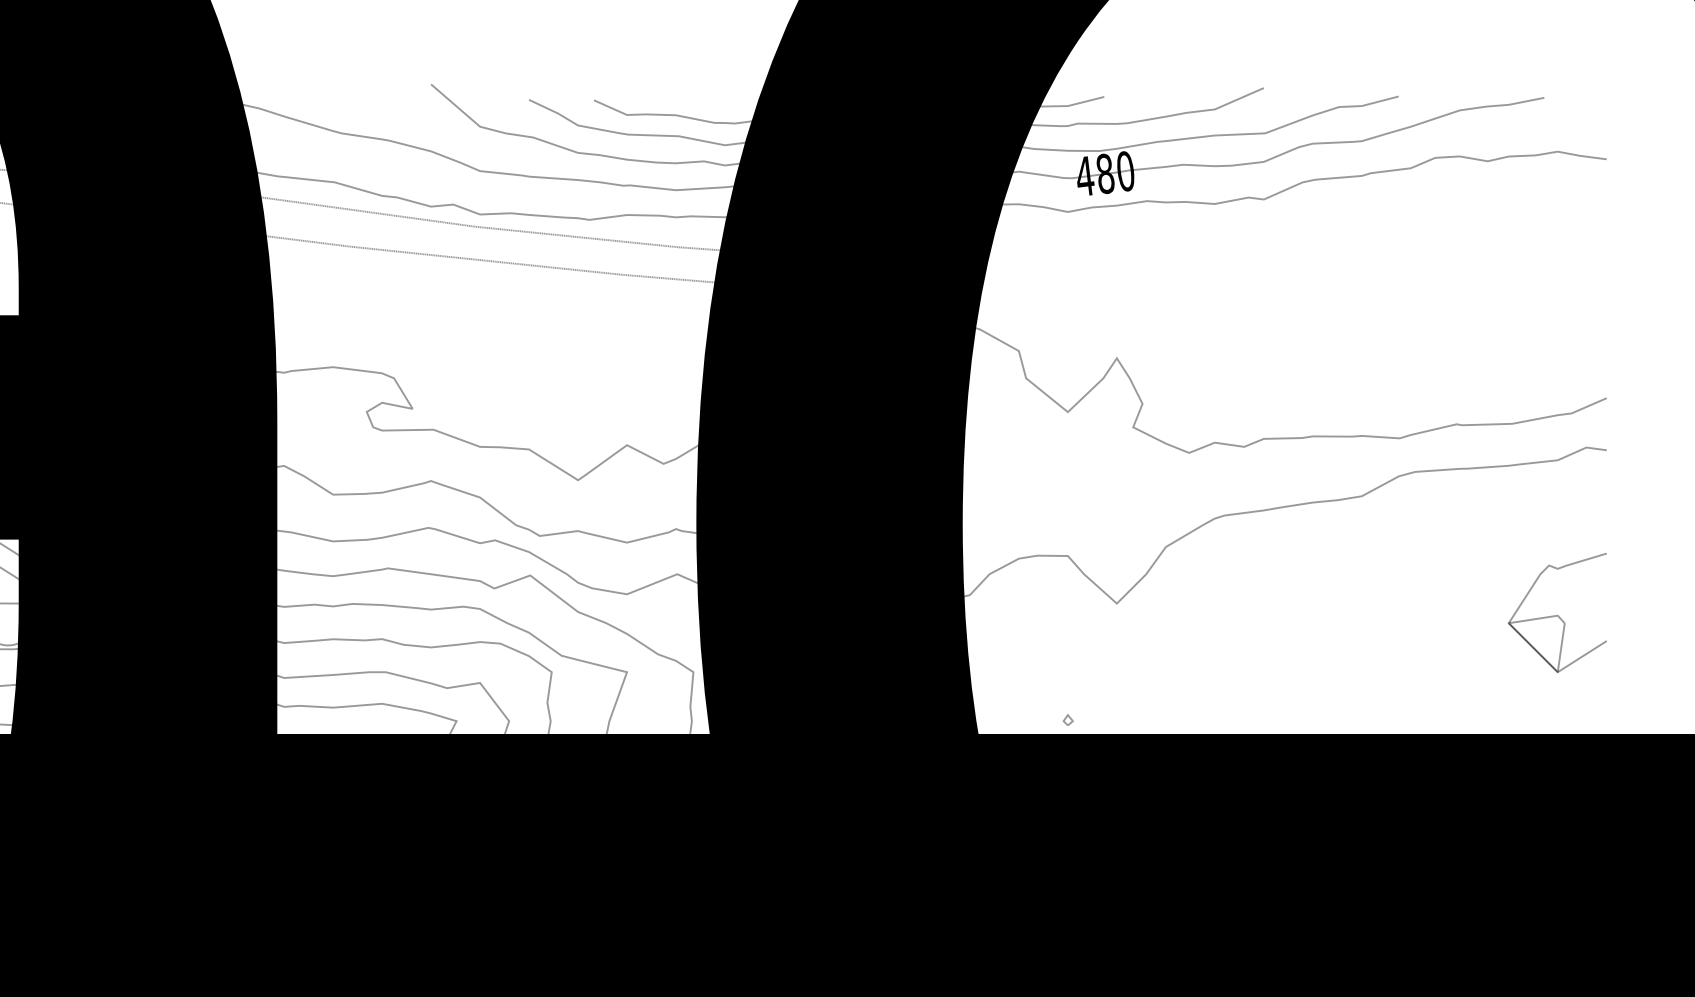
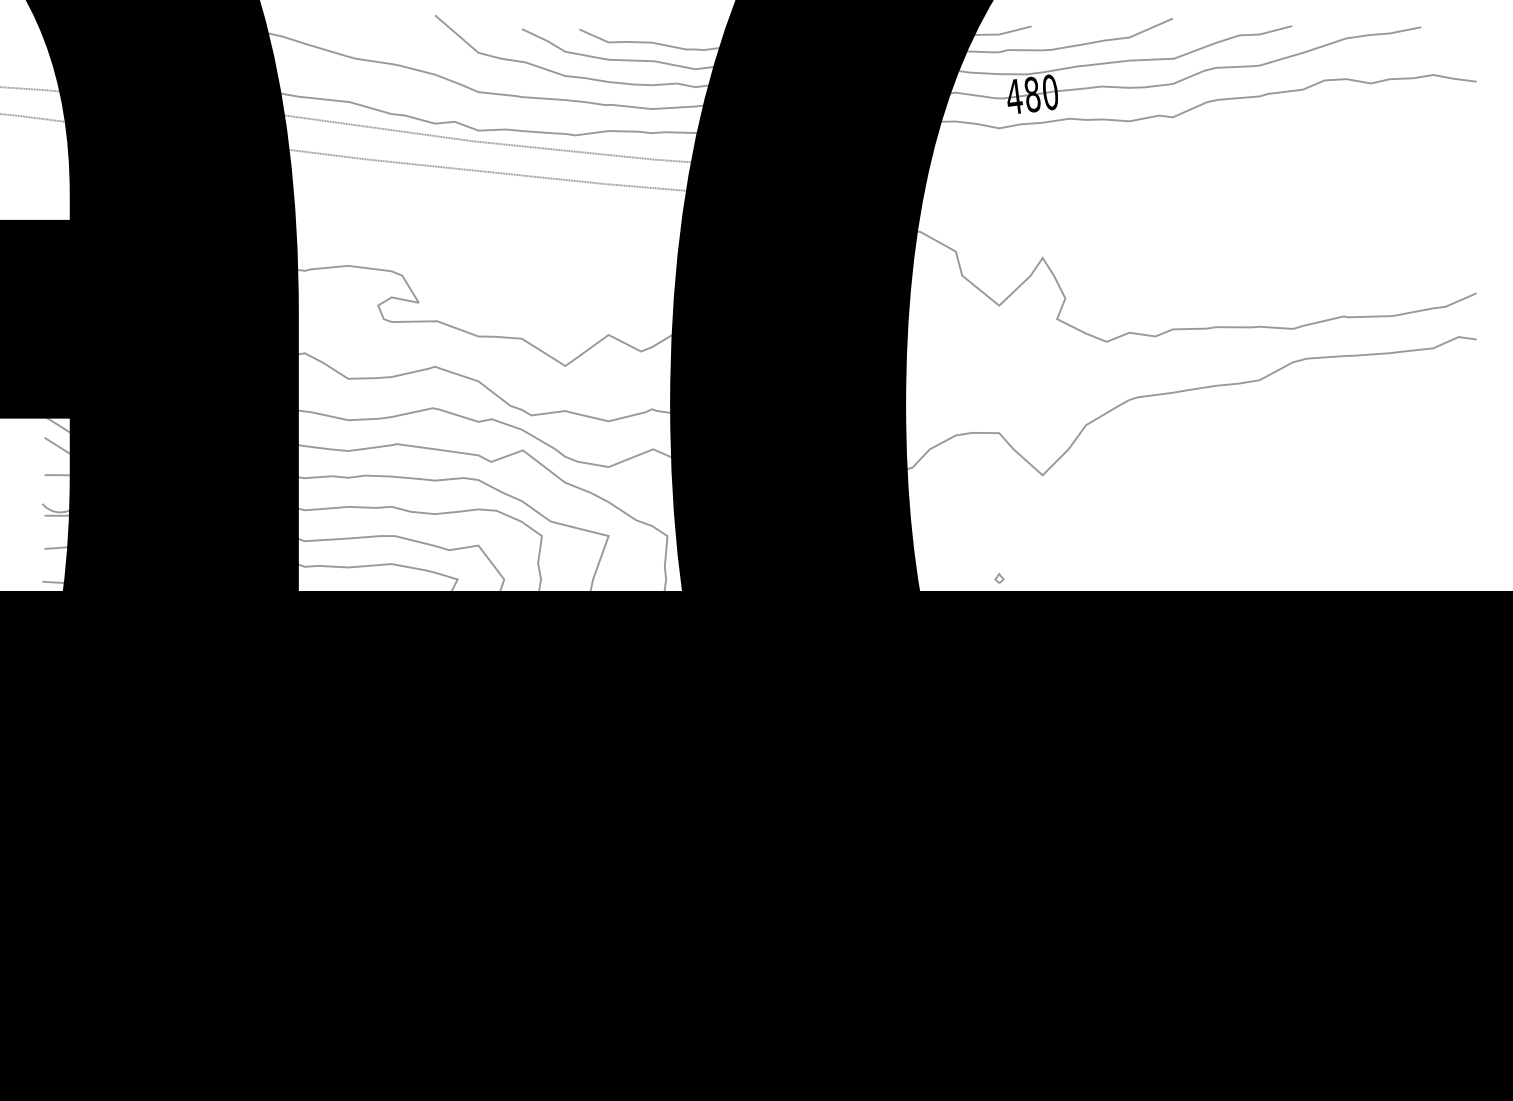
part: (1556, 612) -> (1432, 483), removed

